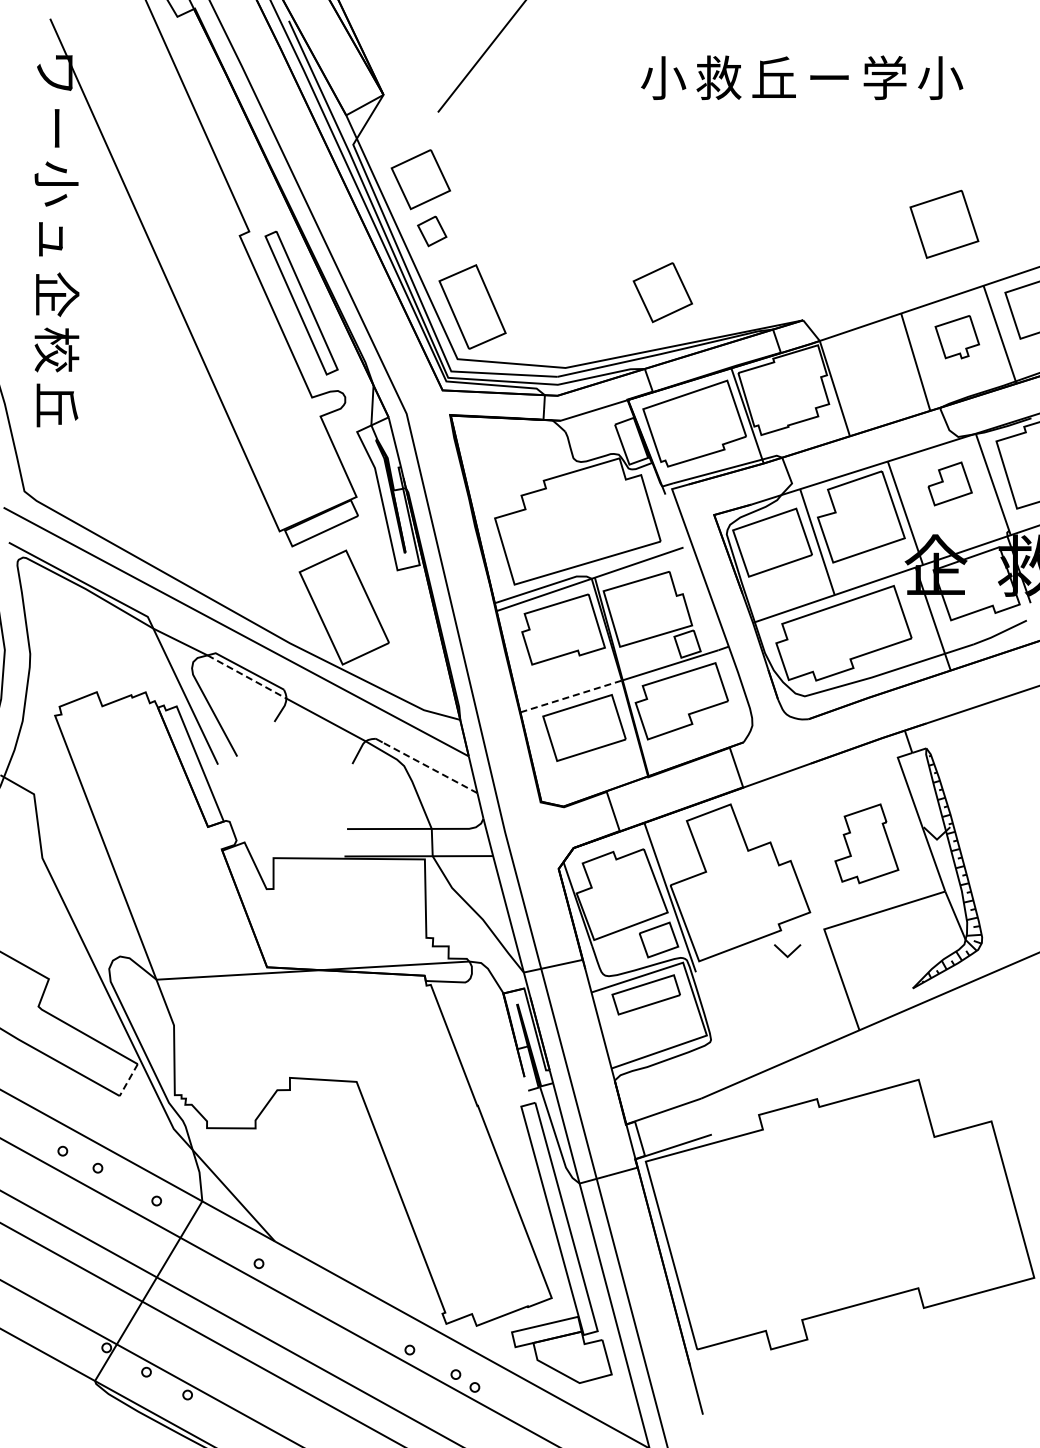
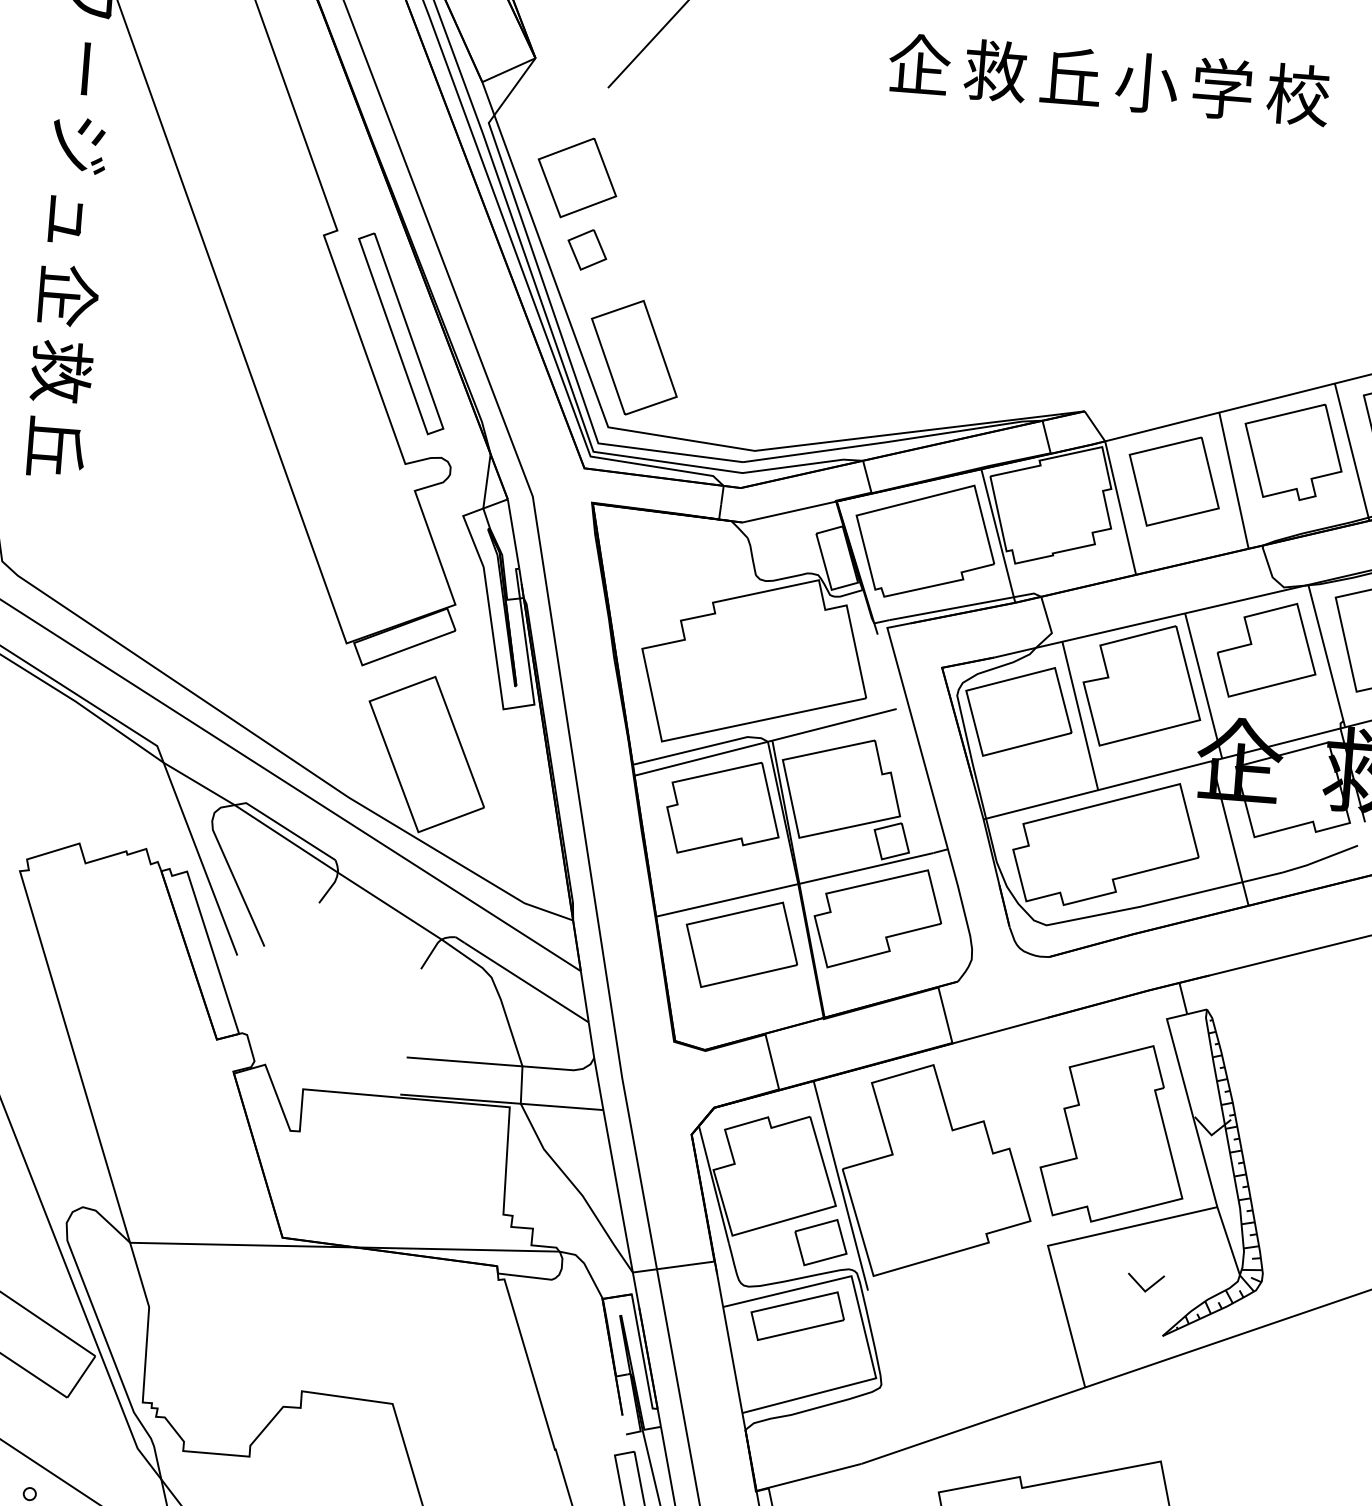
text: (663, 77) -> (919, 64), 小 -> 企
text: (829, 77) -> (1146, 82), ー -> 小
text: (940, 77) -> (1298, 94), 小 -> 校
text: (56, 183) -> (79, 144), 小 -> ジ
part: (944, 223) -> (1174, 480), moved
part: (662, 292) -> (895, 358), removed
part: (957, 336) -> (1293, 450), size x1.67
text: (56, 349) -> (61, 370), 校 -> 救
part: (950, 483) -> (1268, 650), size x1.67
line: (246, 676) -> (285, 838), dashed -> solid
line: (571, 696) -> (727, 900), dashed -> solid
line: (430, 767) -> (527, 982), dashed -> solid
part: (866, 843) -> (1114, 1133), size x1.67
part: (787, 951) -> (1145, 1283), moved
line: (128, 1080) -> (81, 1377), dashed -> solid

